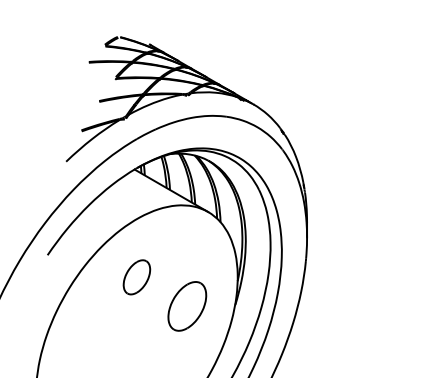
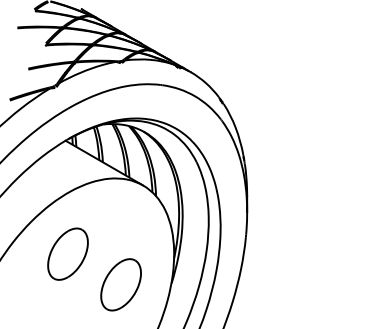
part: (136, 277) -> (67, 254), size x1.43

